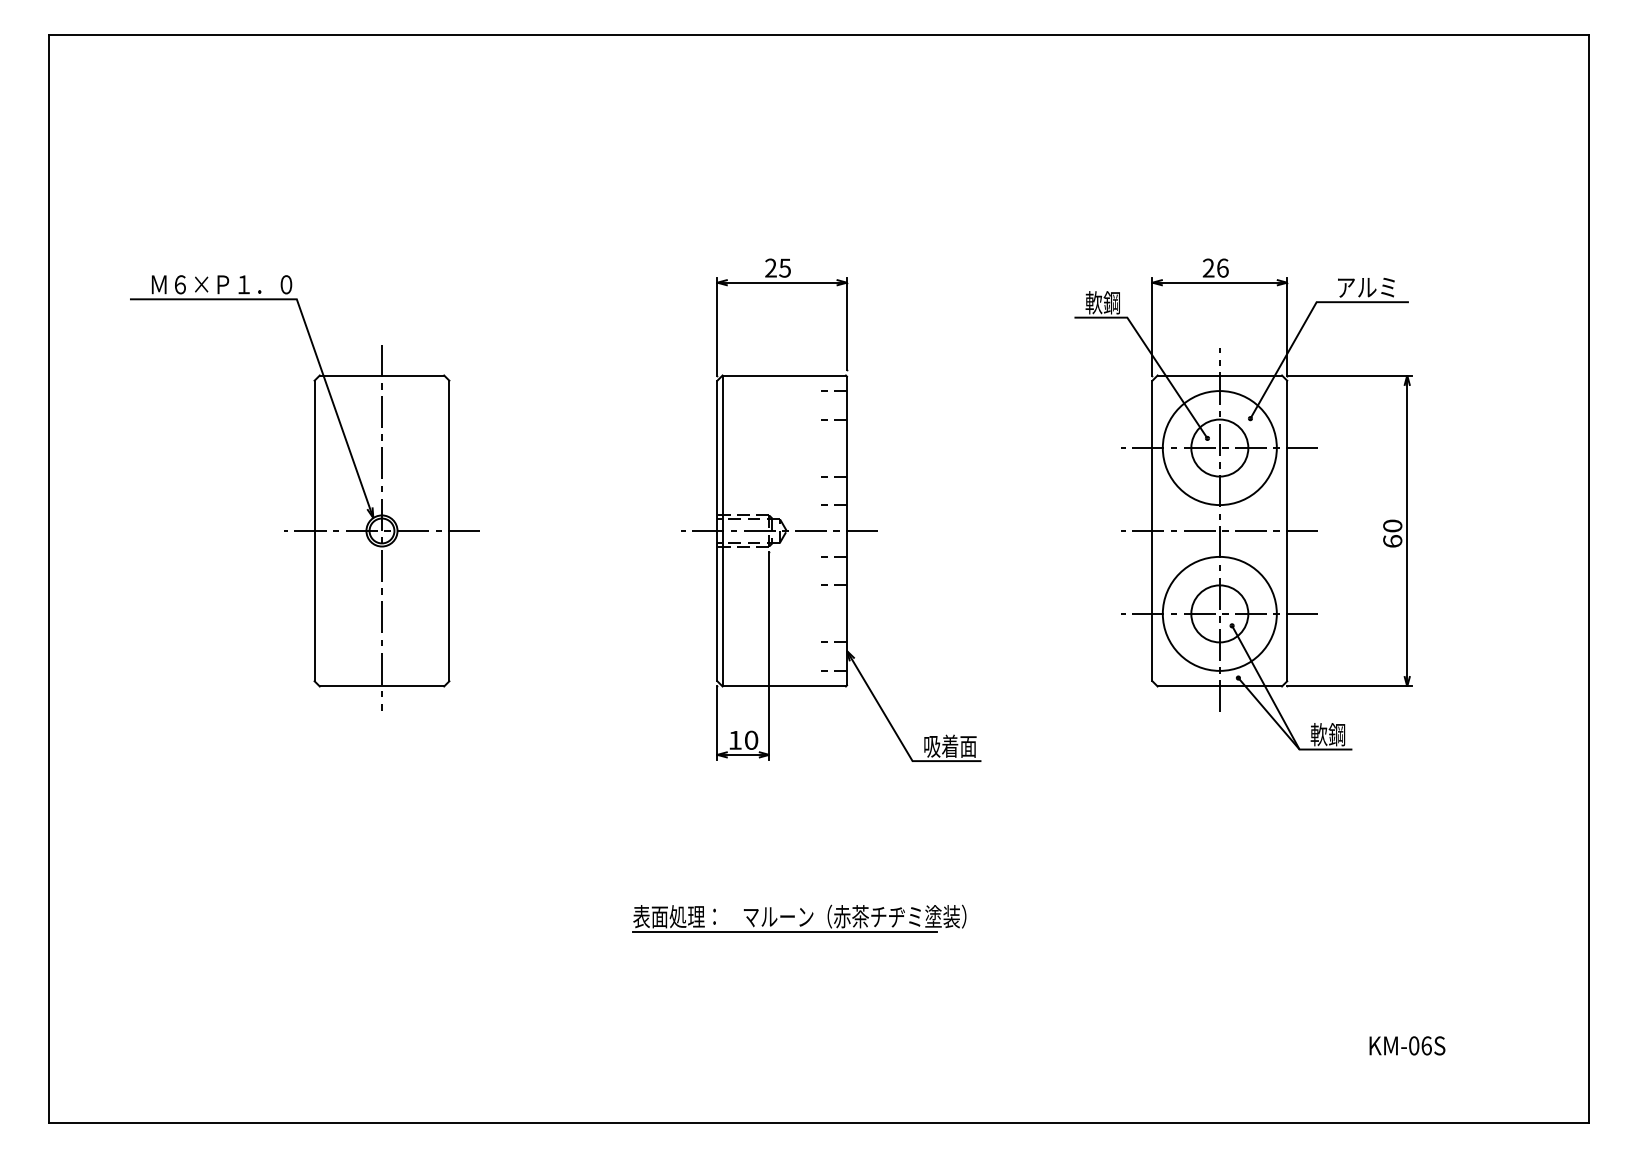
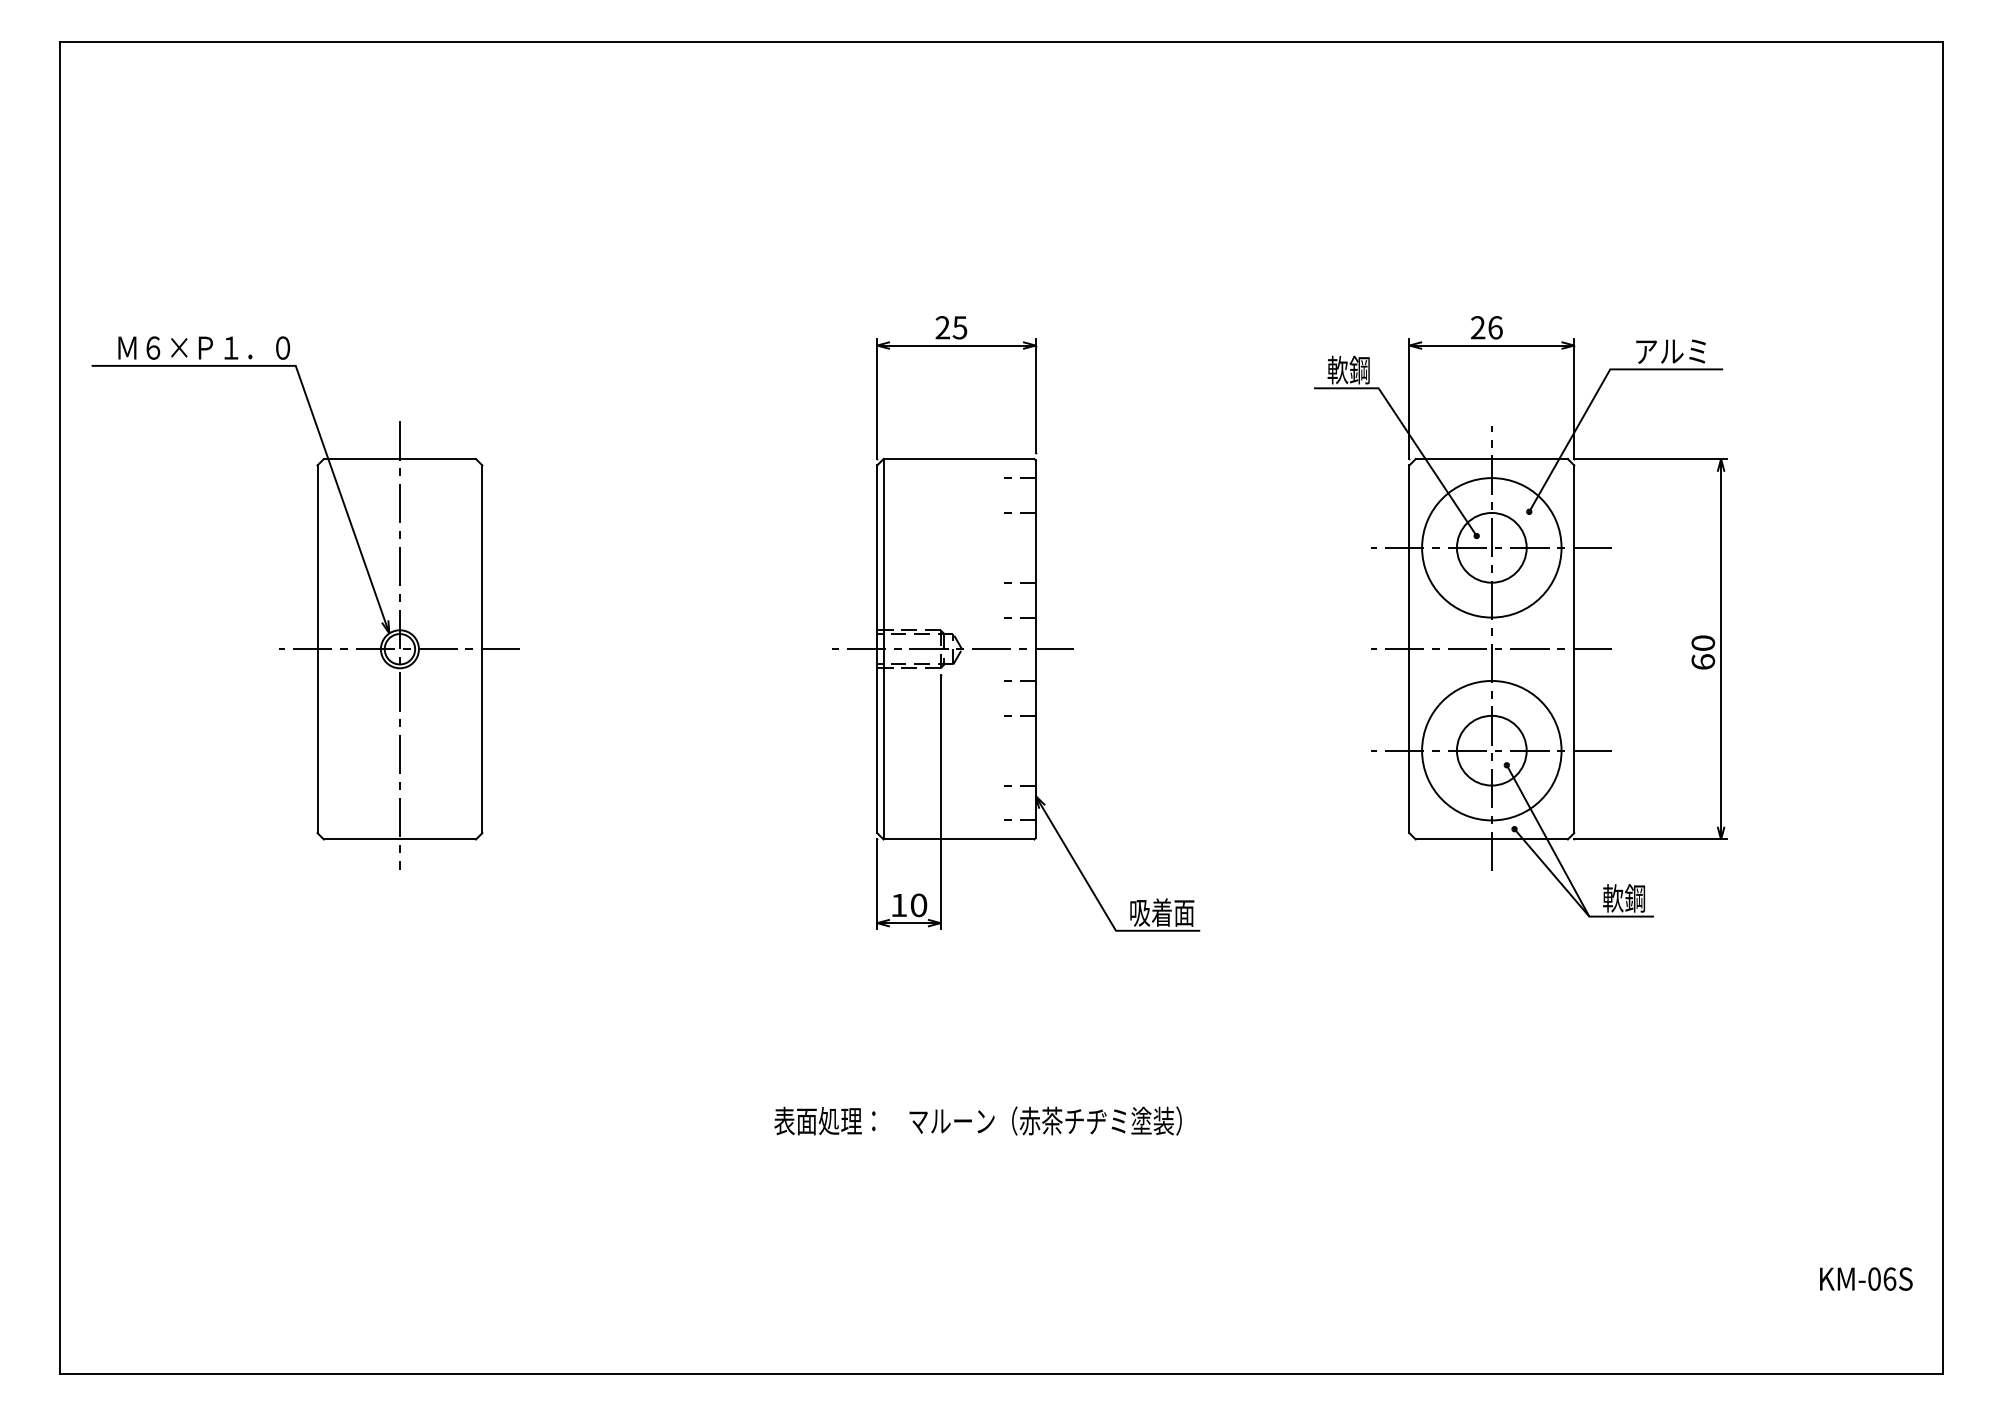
part: (314, 492) -> (317, 602), moved
line: (784, 931) -> (959, 1139), removed
text: (1407, 1045) -> (1866, 1278), moved

